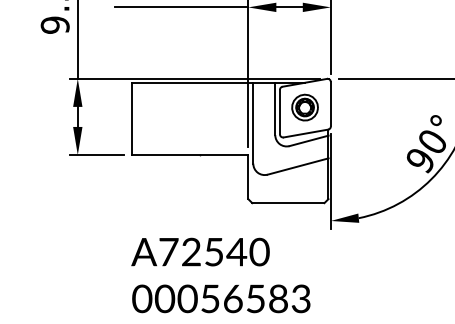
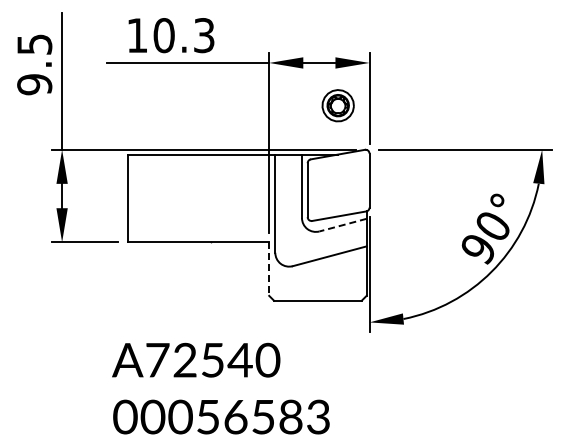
part: (304, 107) -> (337, 105), moved
line: (308, 141) -> (342, 225), solid -> dashed
line: (248, 177) -> (269, 269), solid -> dashed
text: (220, 275) -> (220, 388), moved

